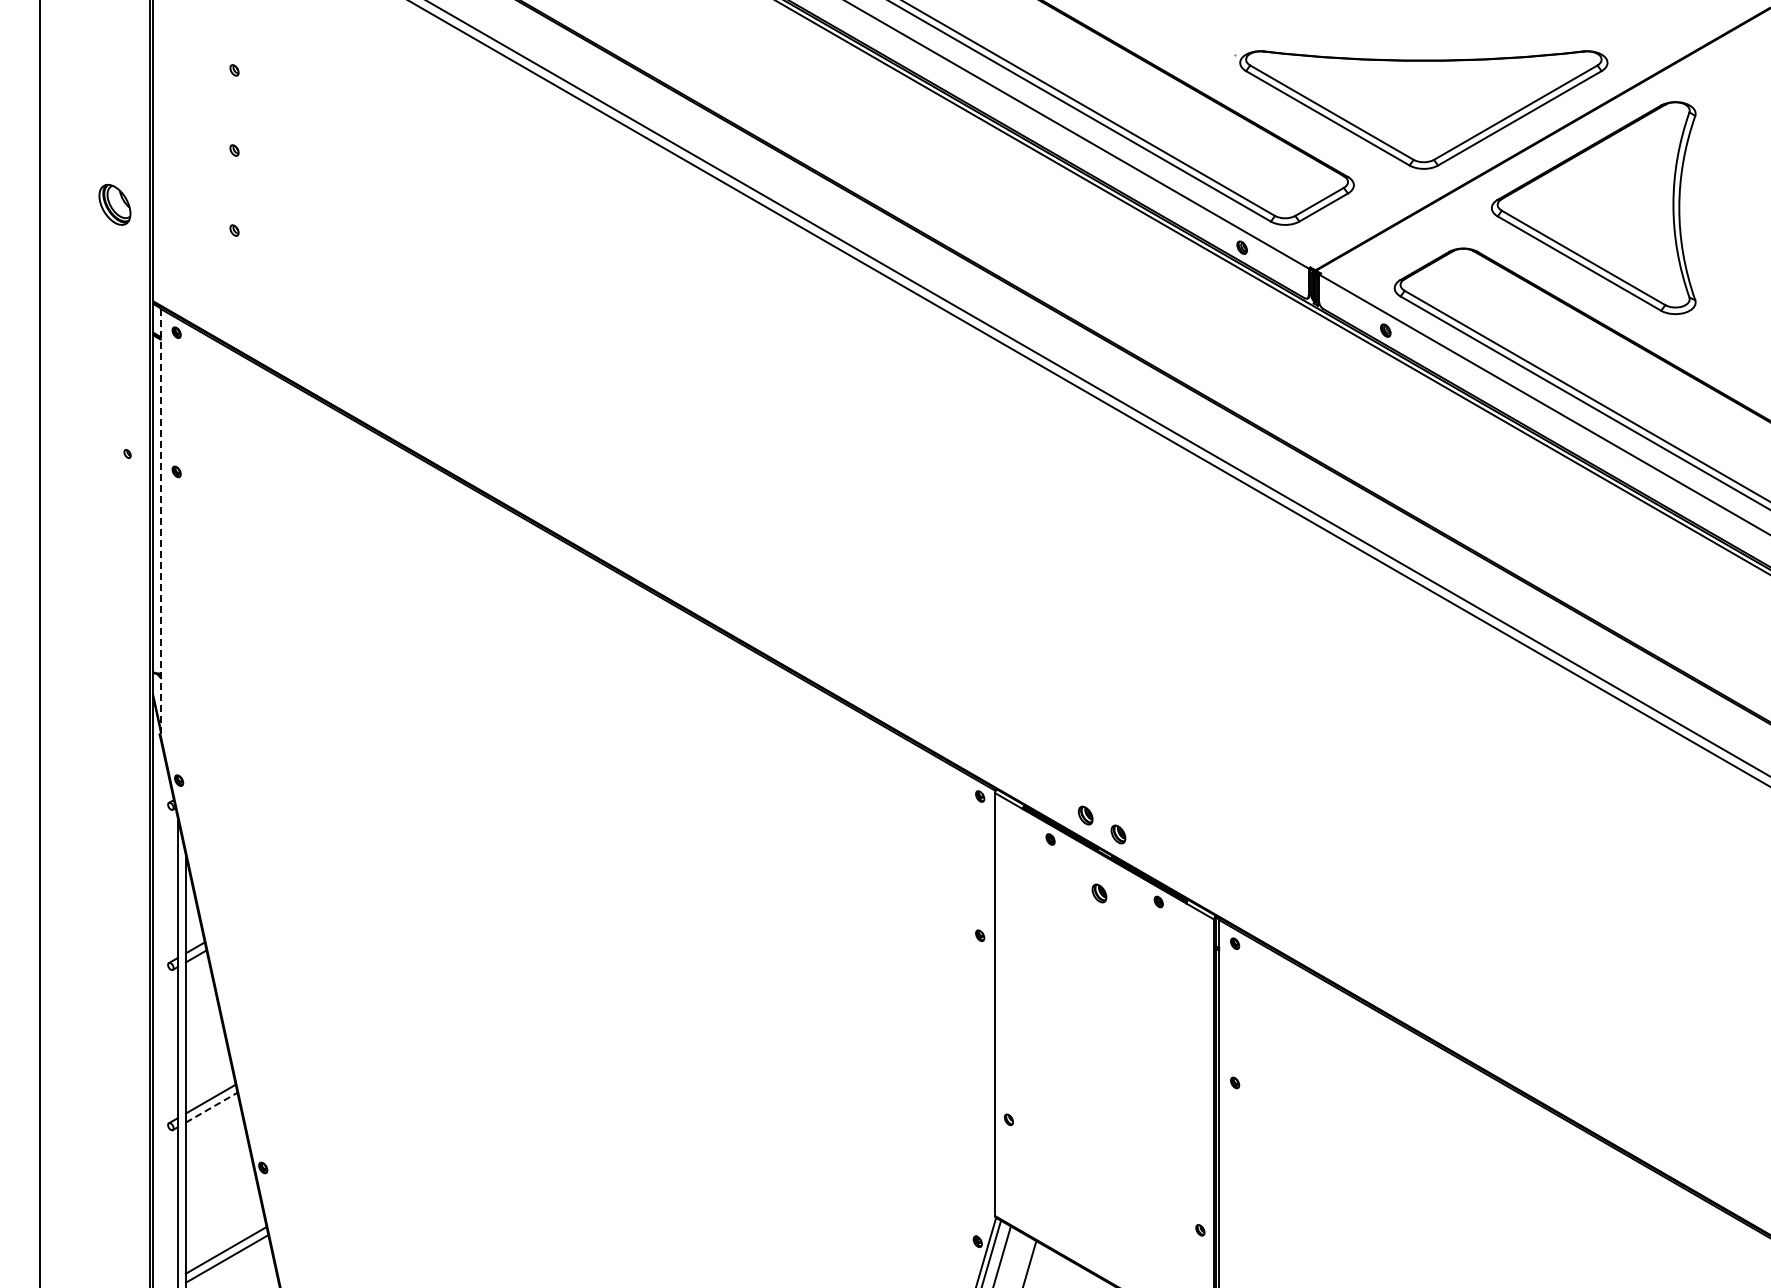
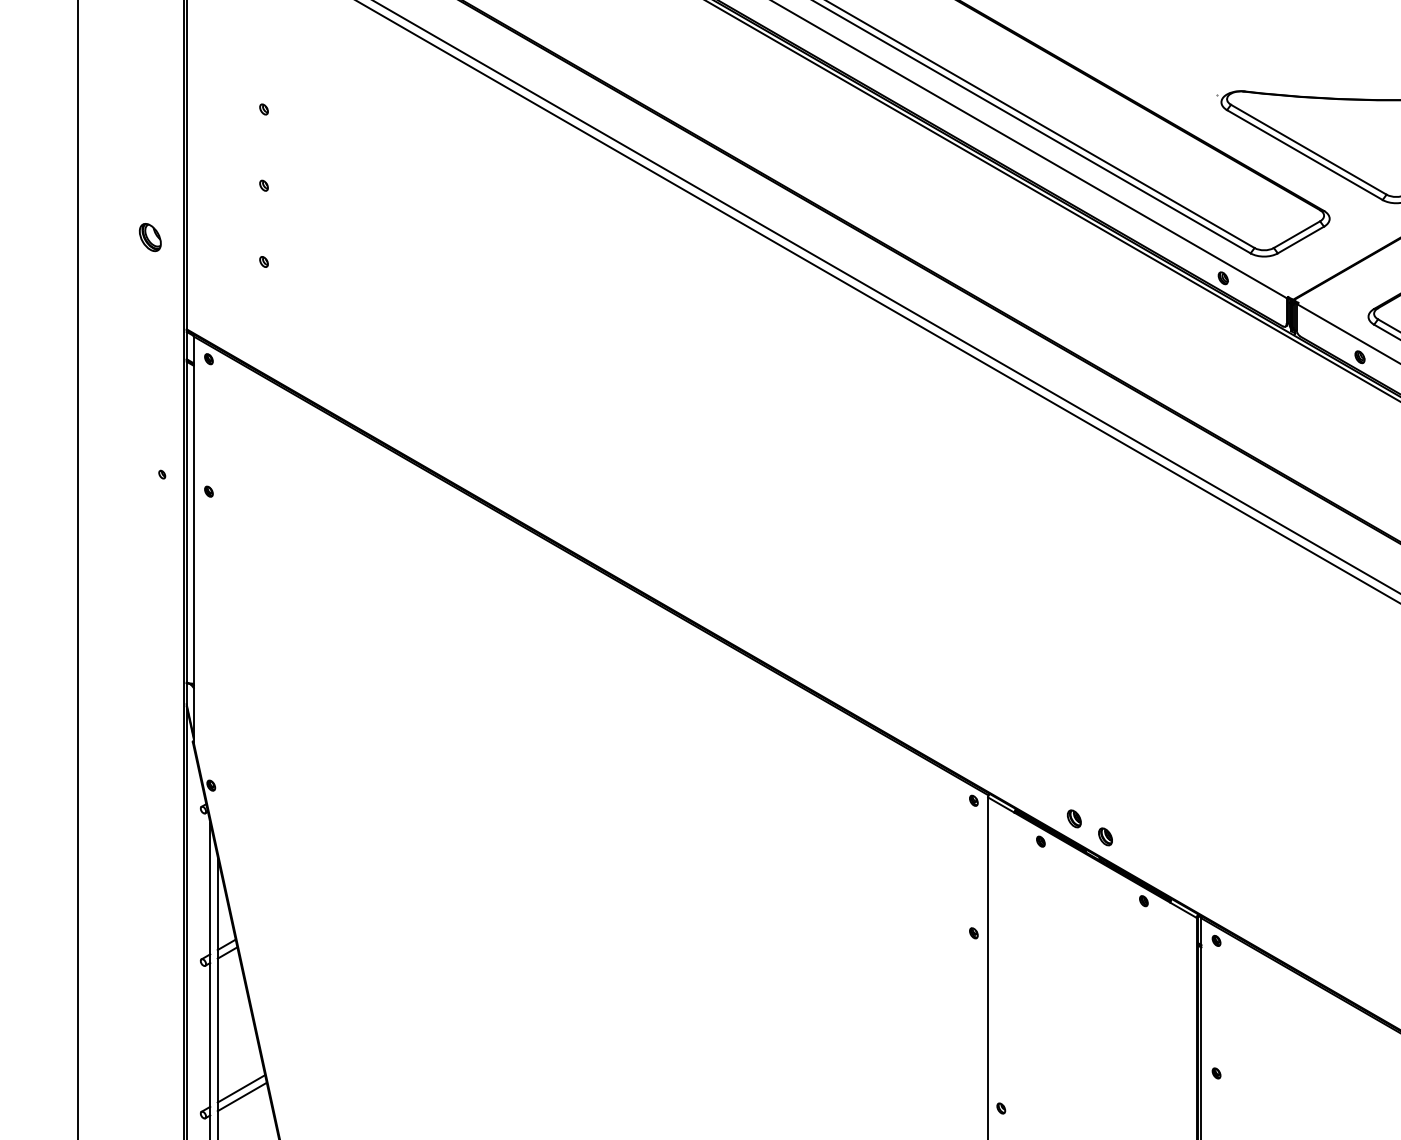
part: (115, 204) -> (150, 237), size x0.71
line: (160, 522) -> (193, 539), dashed -> solid
part: (1099, 893) -> (1087, 893), removed
line: (211, 1107) -> (242, 1096), dashed -> solid

